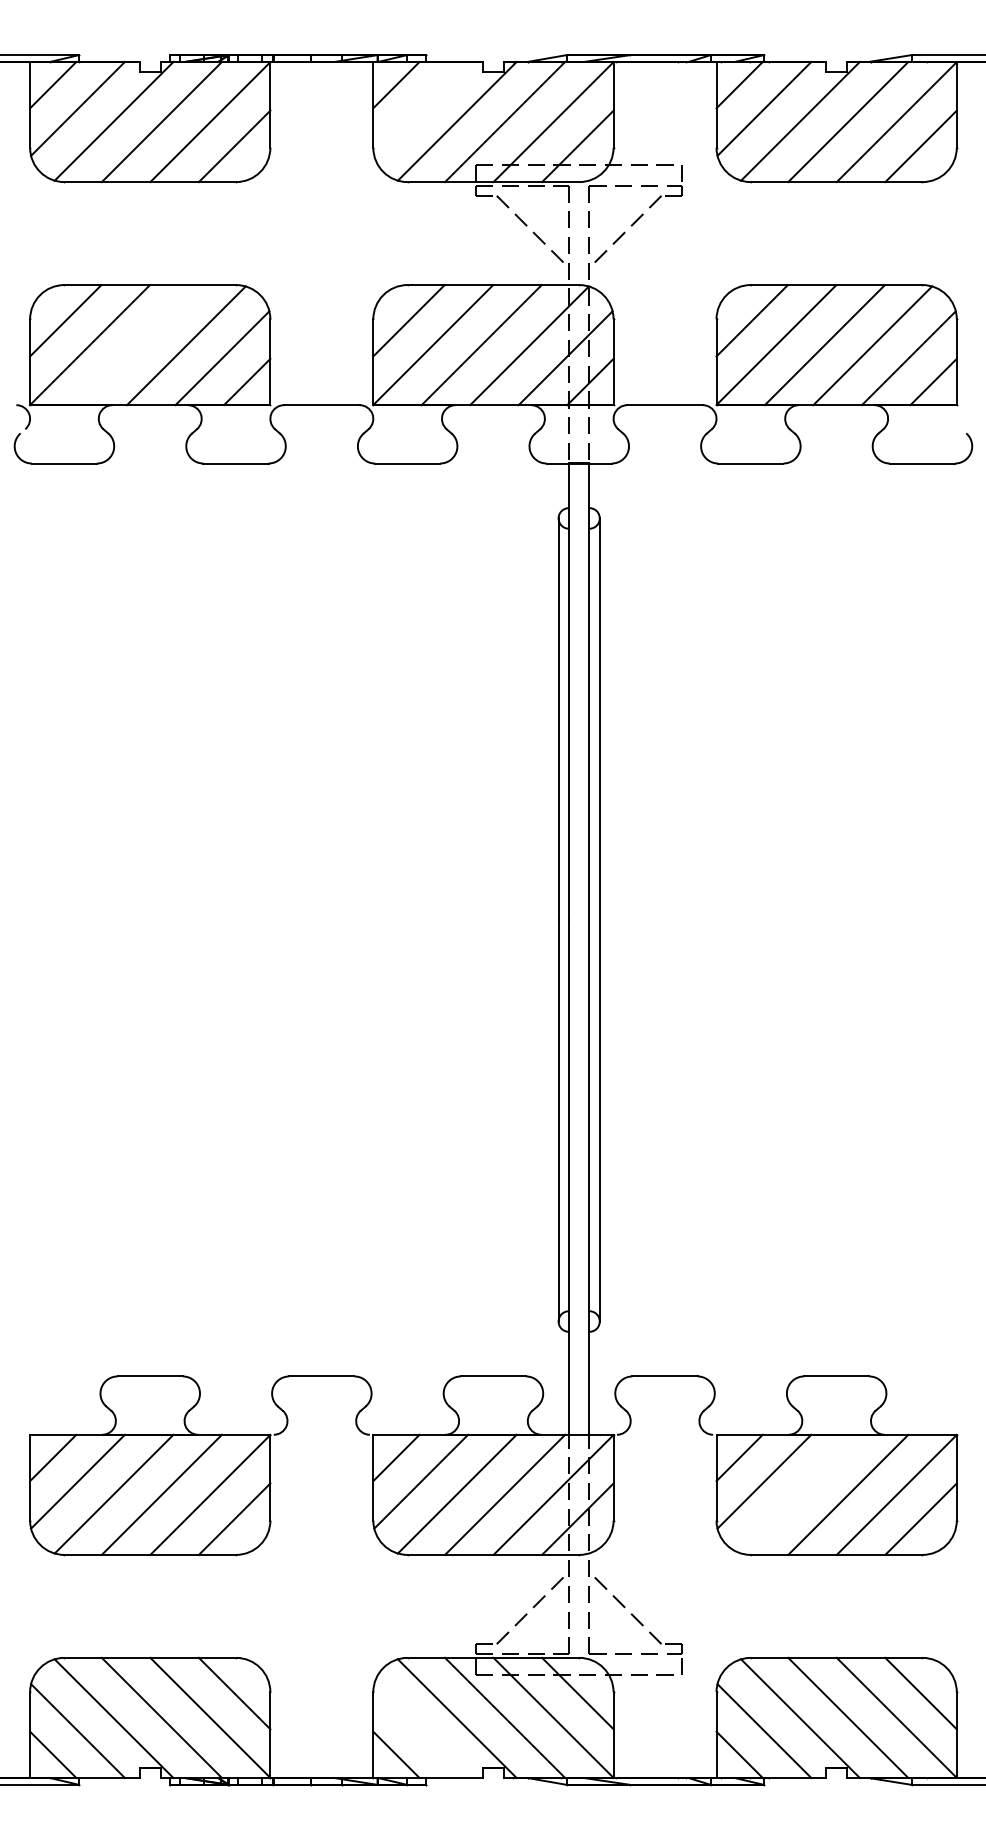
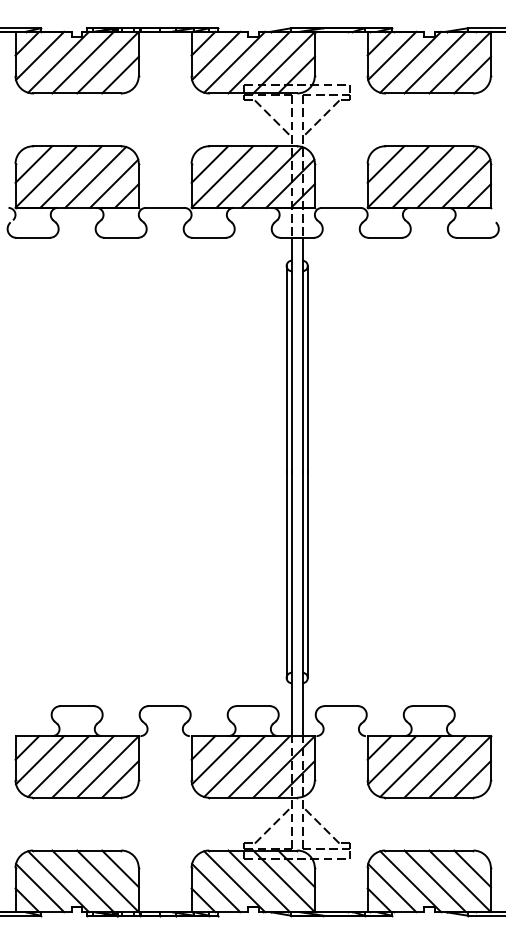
line: (421, 108) -> (216, 55), added
line: (137, 343) -> (70, 176), added
line: (800, 1494) -> (410, 766), added
line: (421, 1731) -> (216, 888), added

